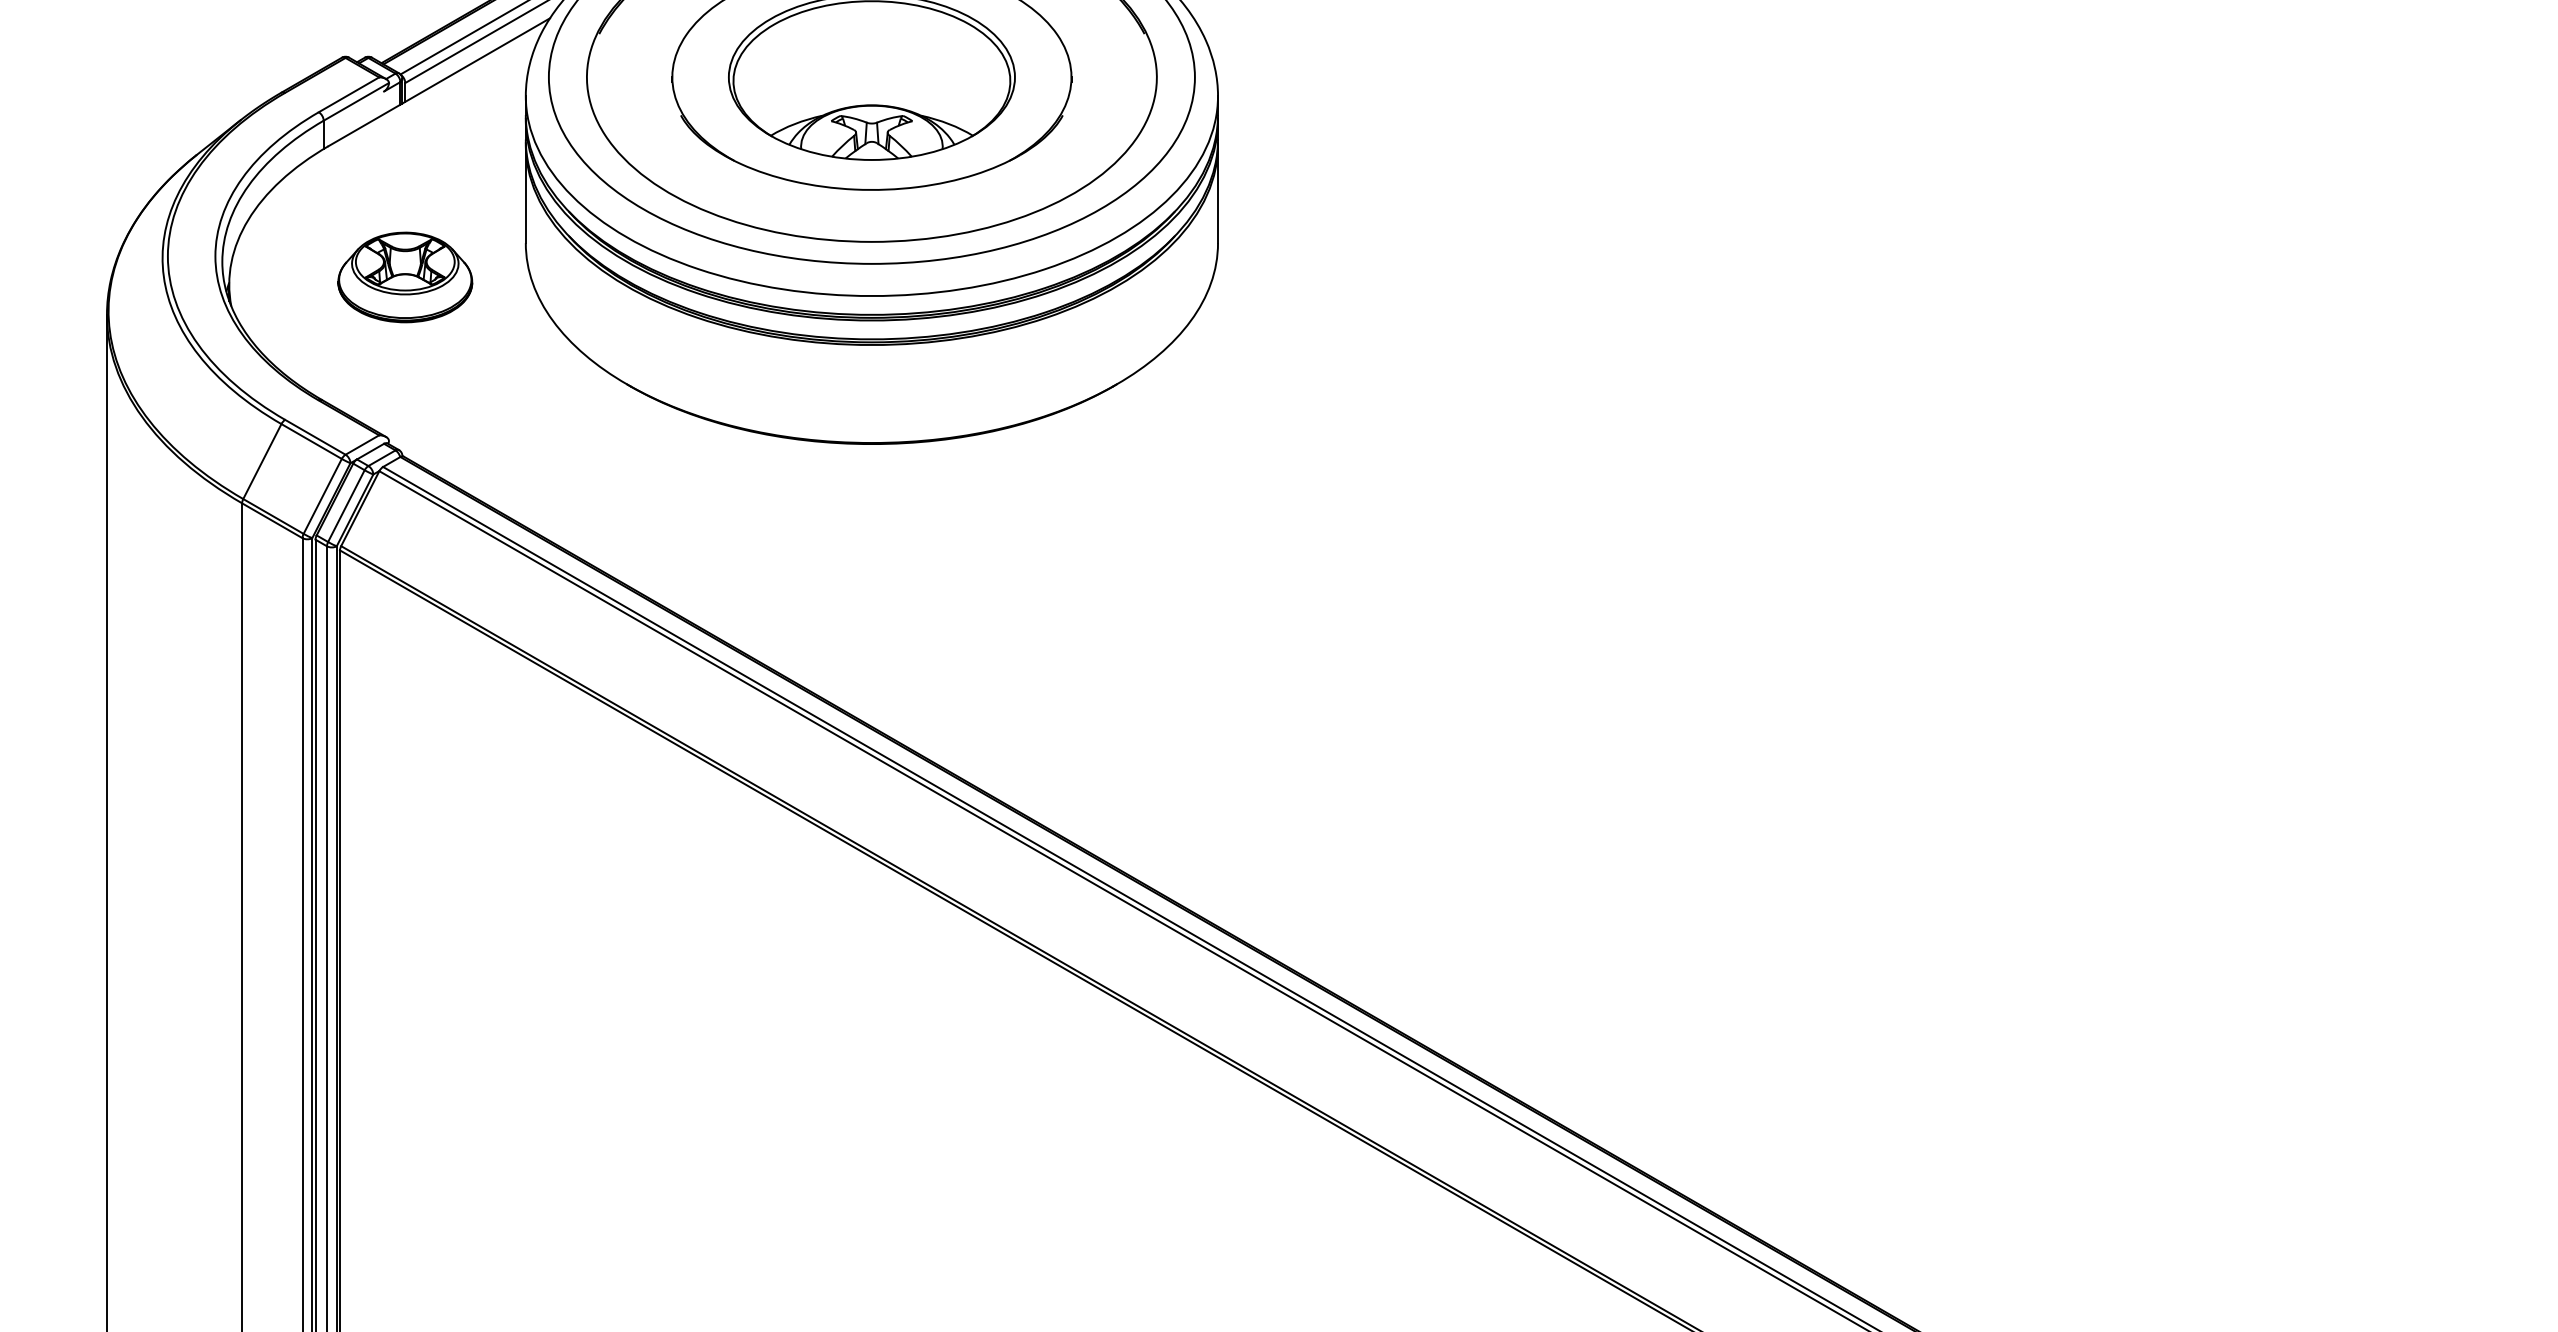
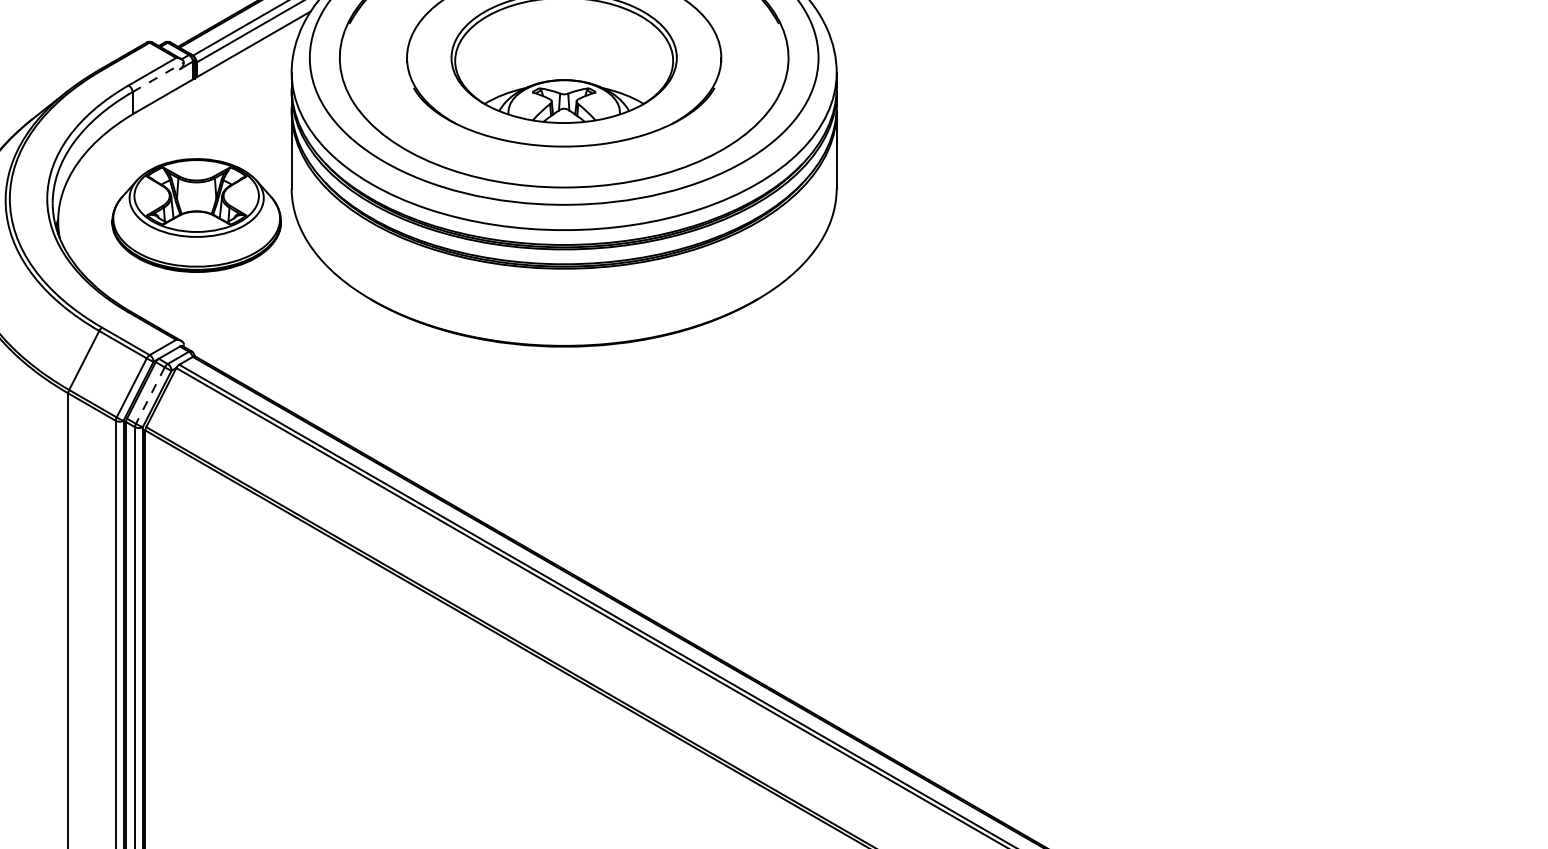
line: (356, 101) -> (158, 76), solid -> dashed
part: (405, 277) -> (196, 215), size x1.6
line: (346, 506) -> (150, 395), solid -> dashed

